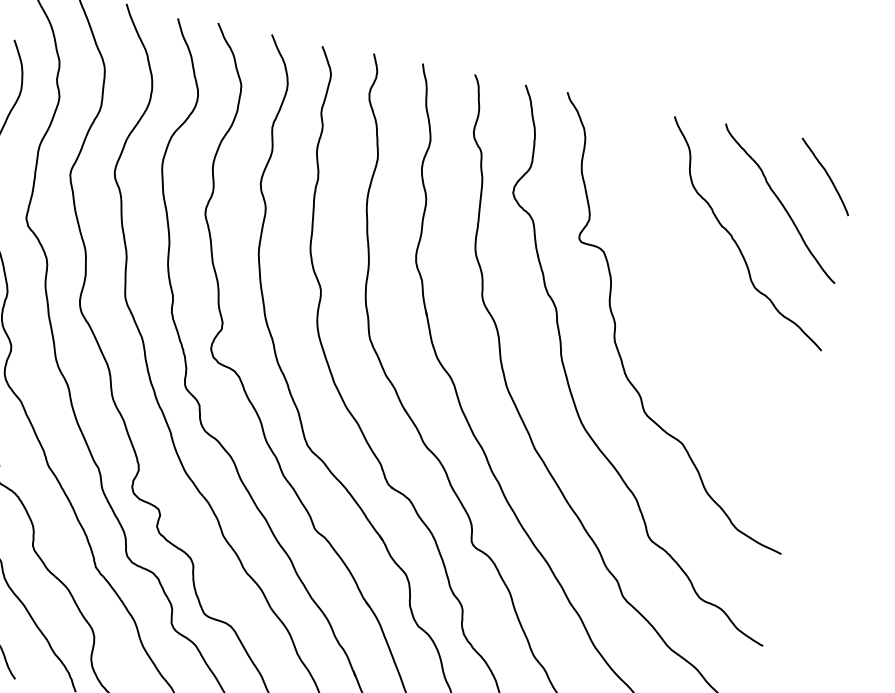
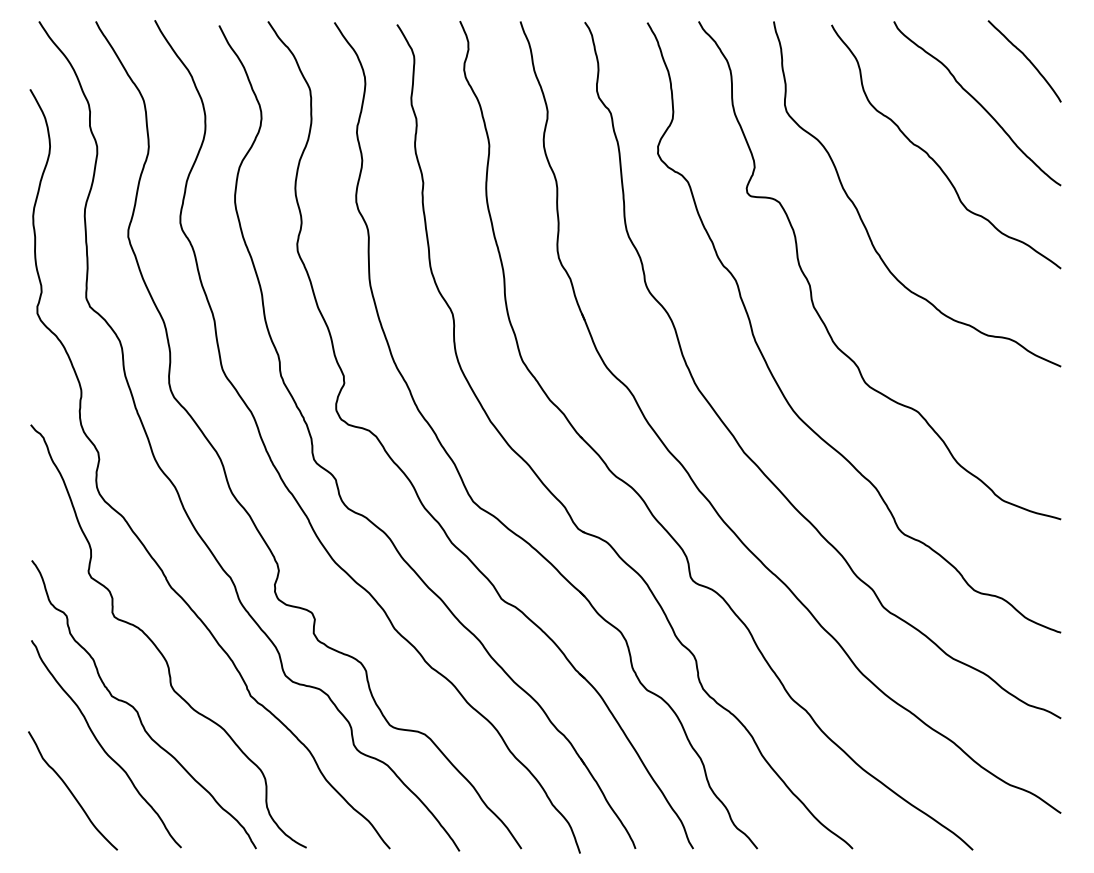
curve: (668, 280) -> (863, 221), added

